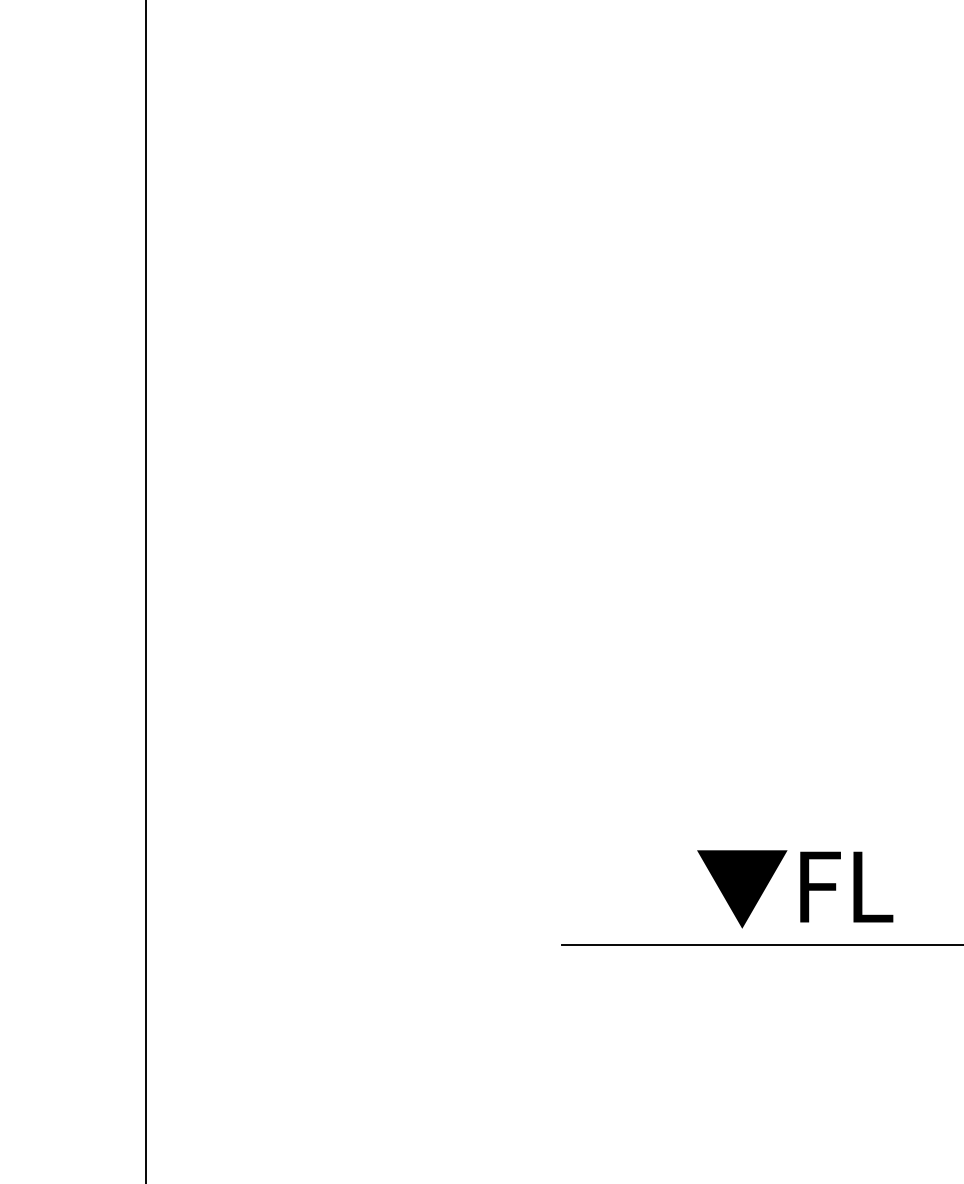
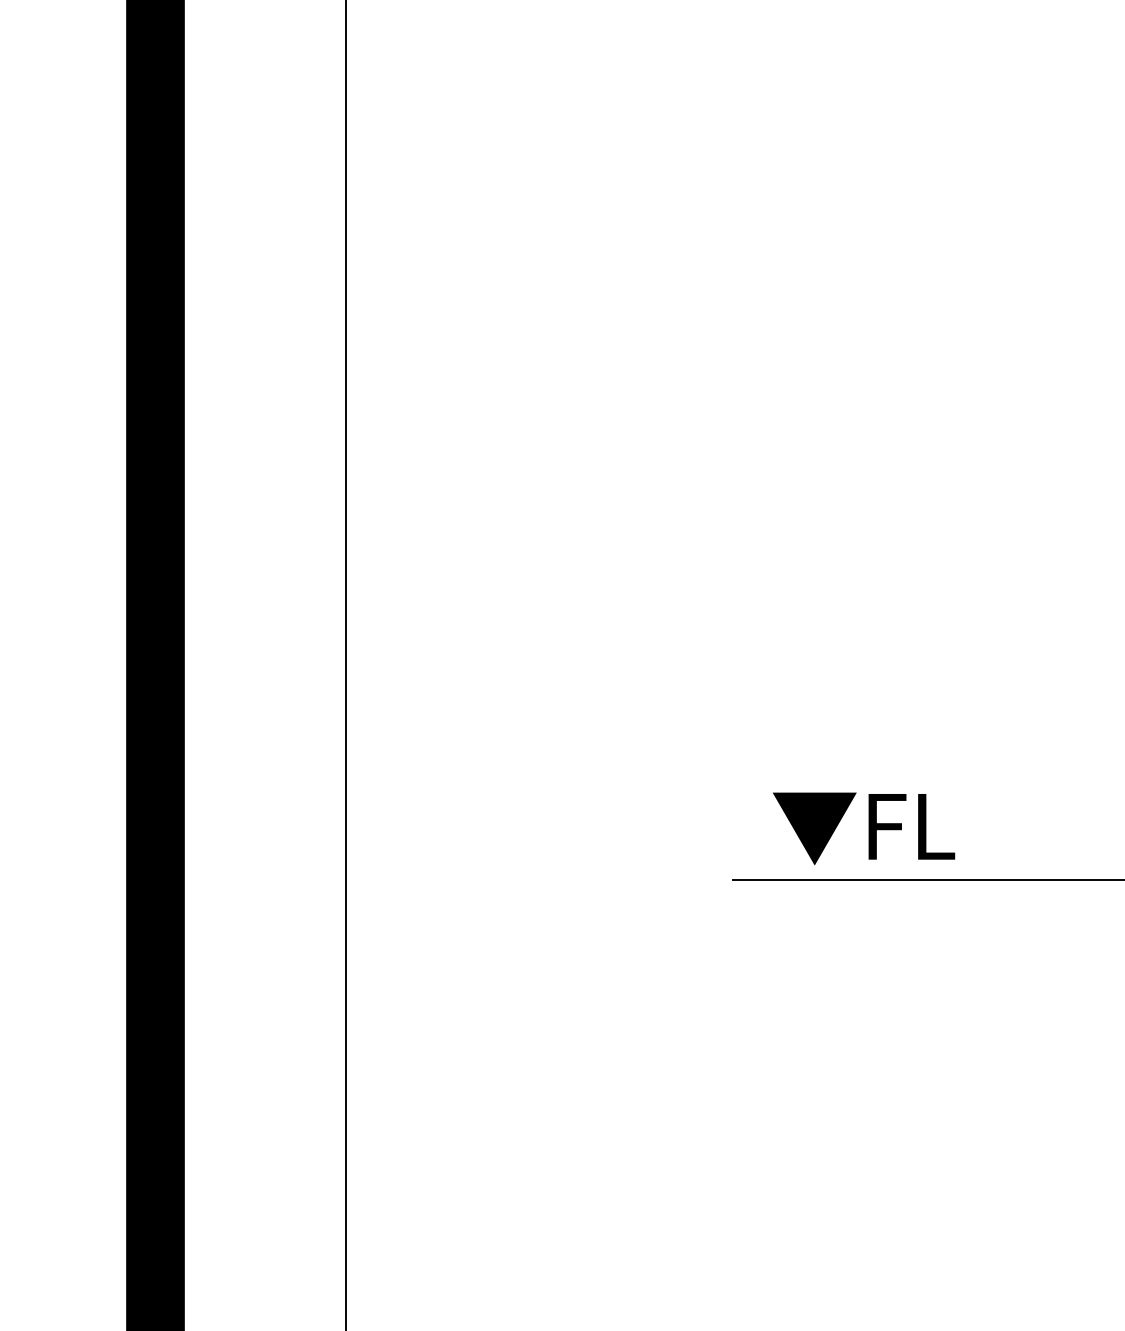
text: (795, 888) -> (864, 828), moved

